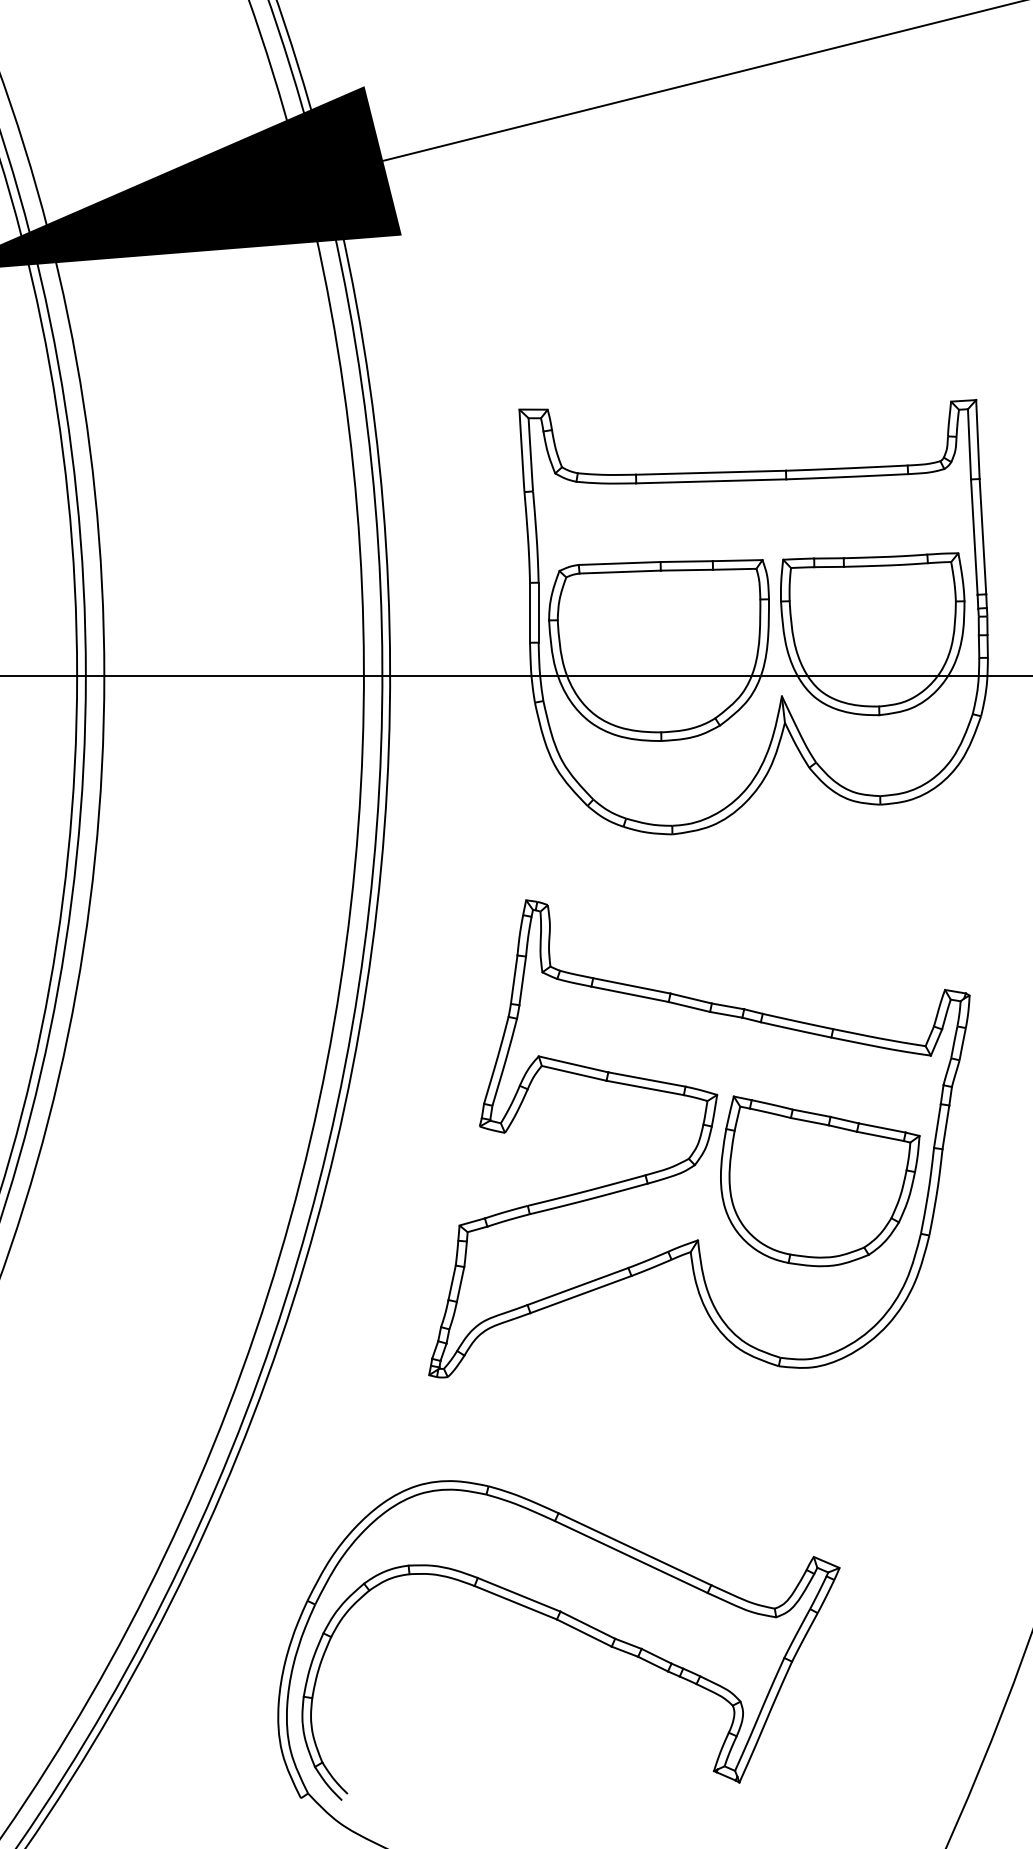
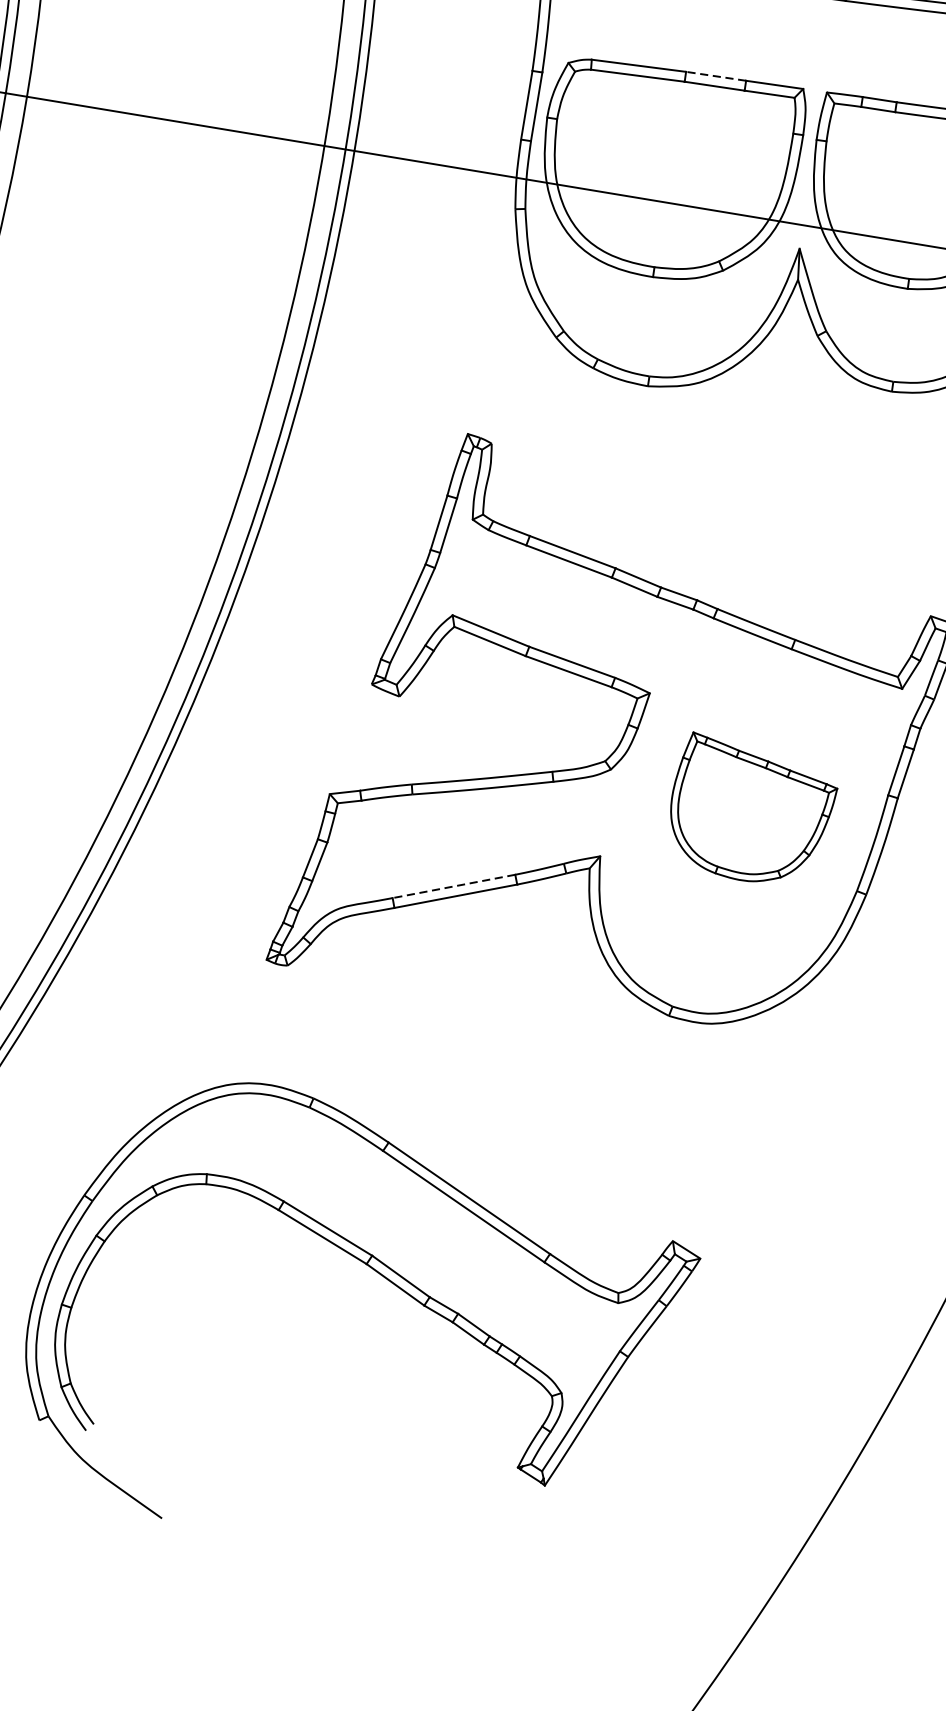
line: (686, 561) -> (715, 76), solid -> dashed
part: (820, 1181) -> (751, 812), size x0.7
line: (578, 1286) -> (454, 886), solid -> dashed

